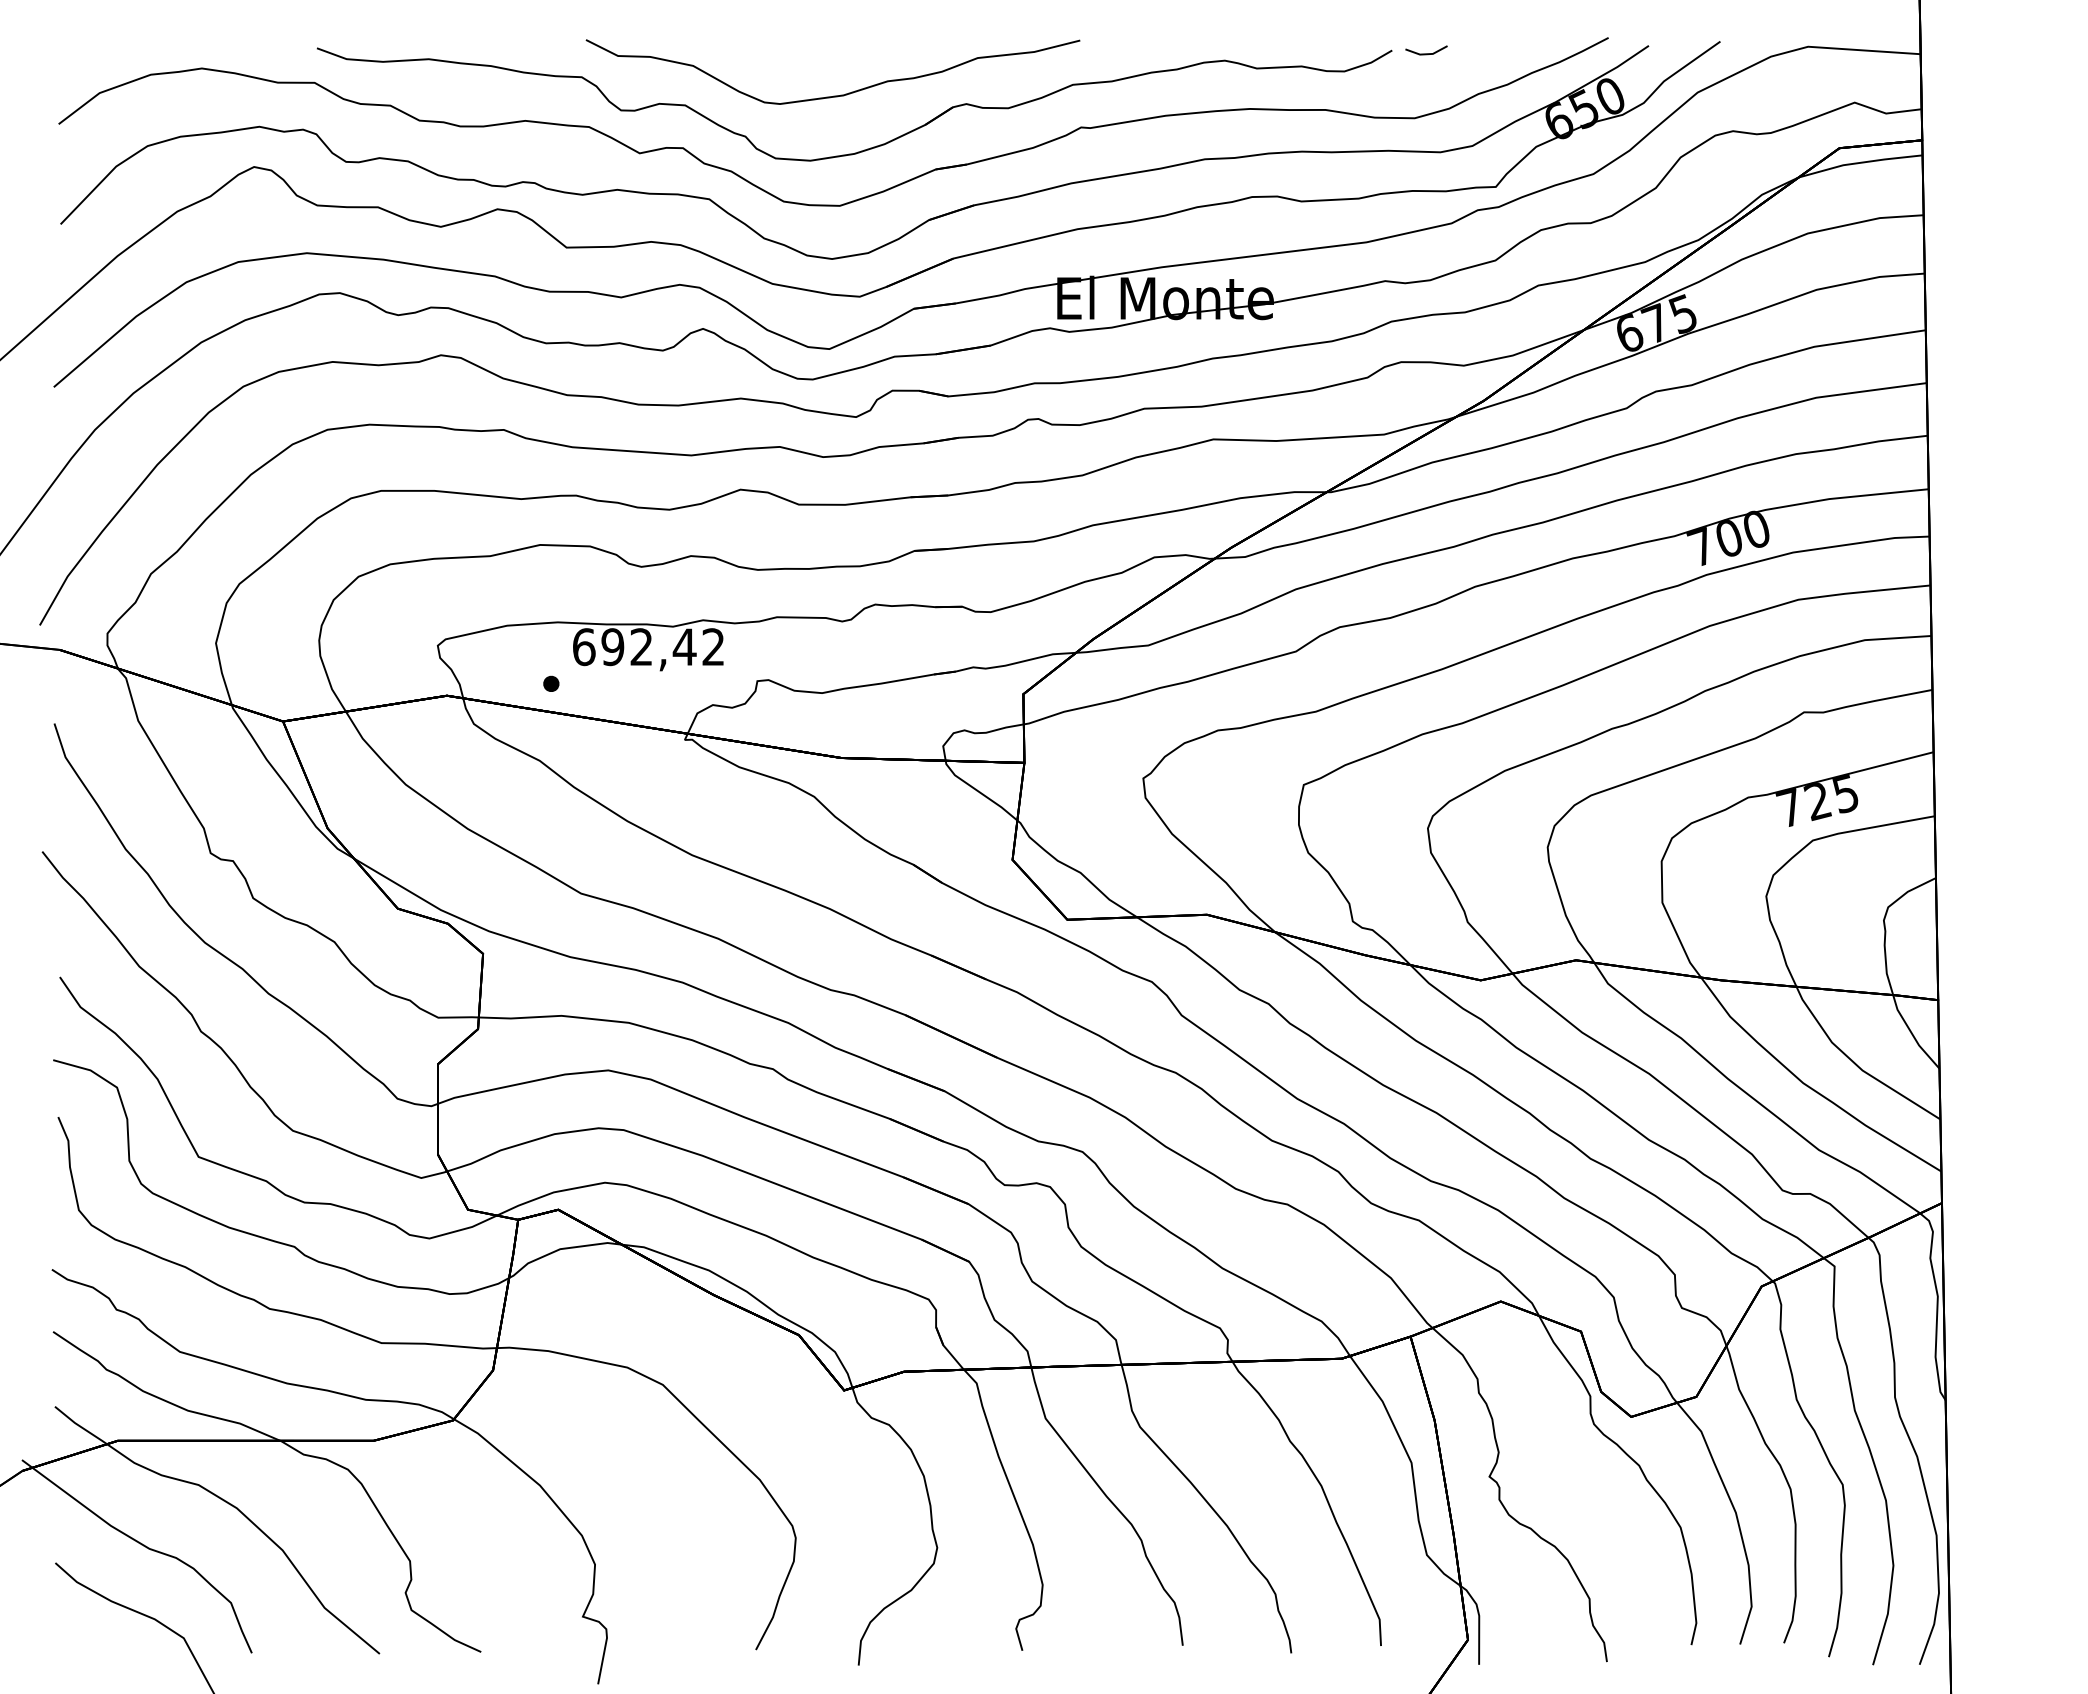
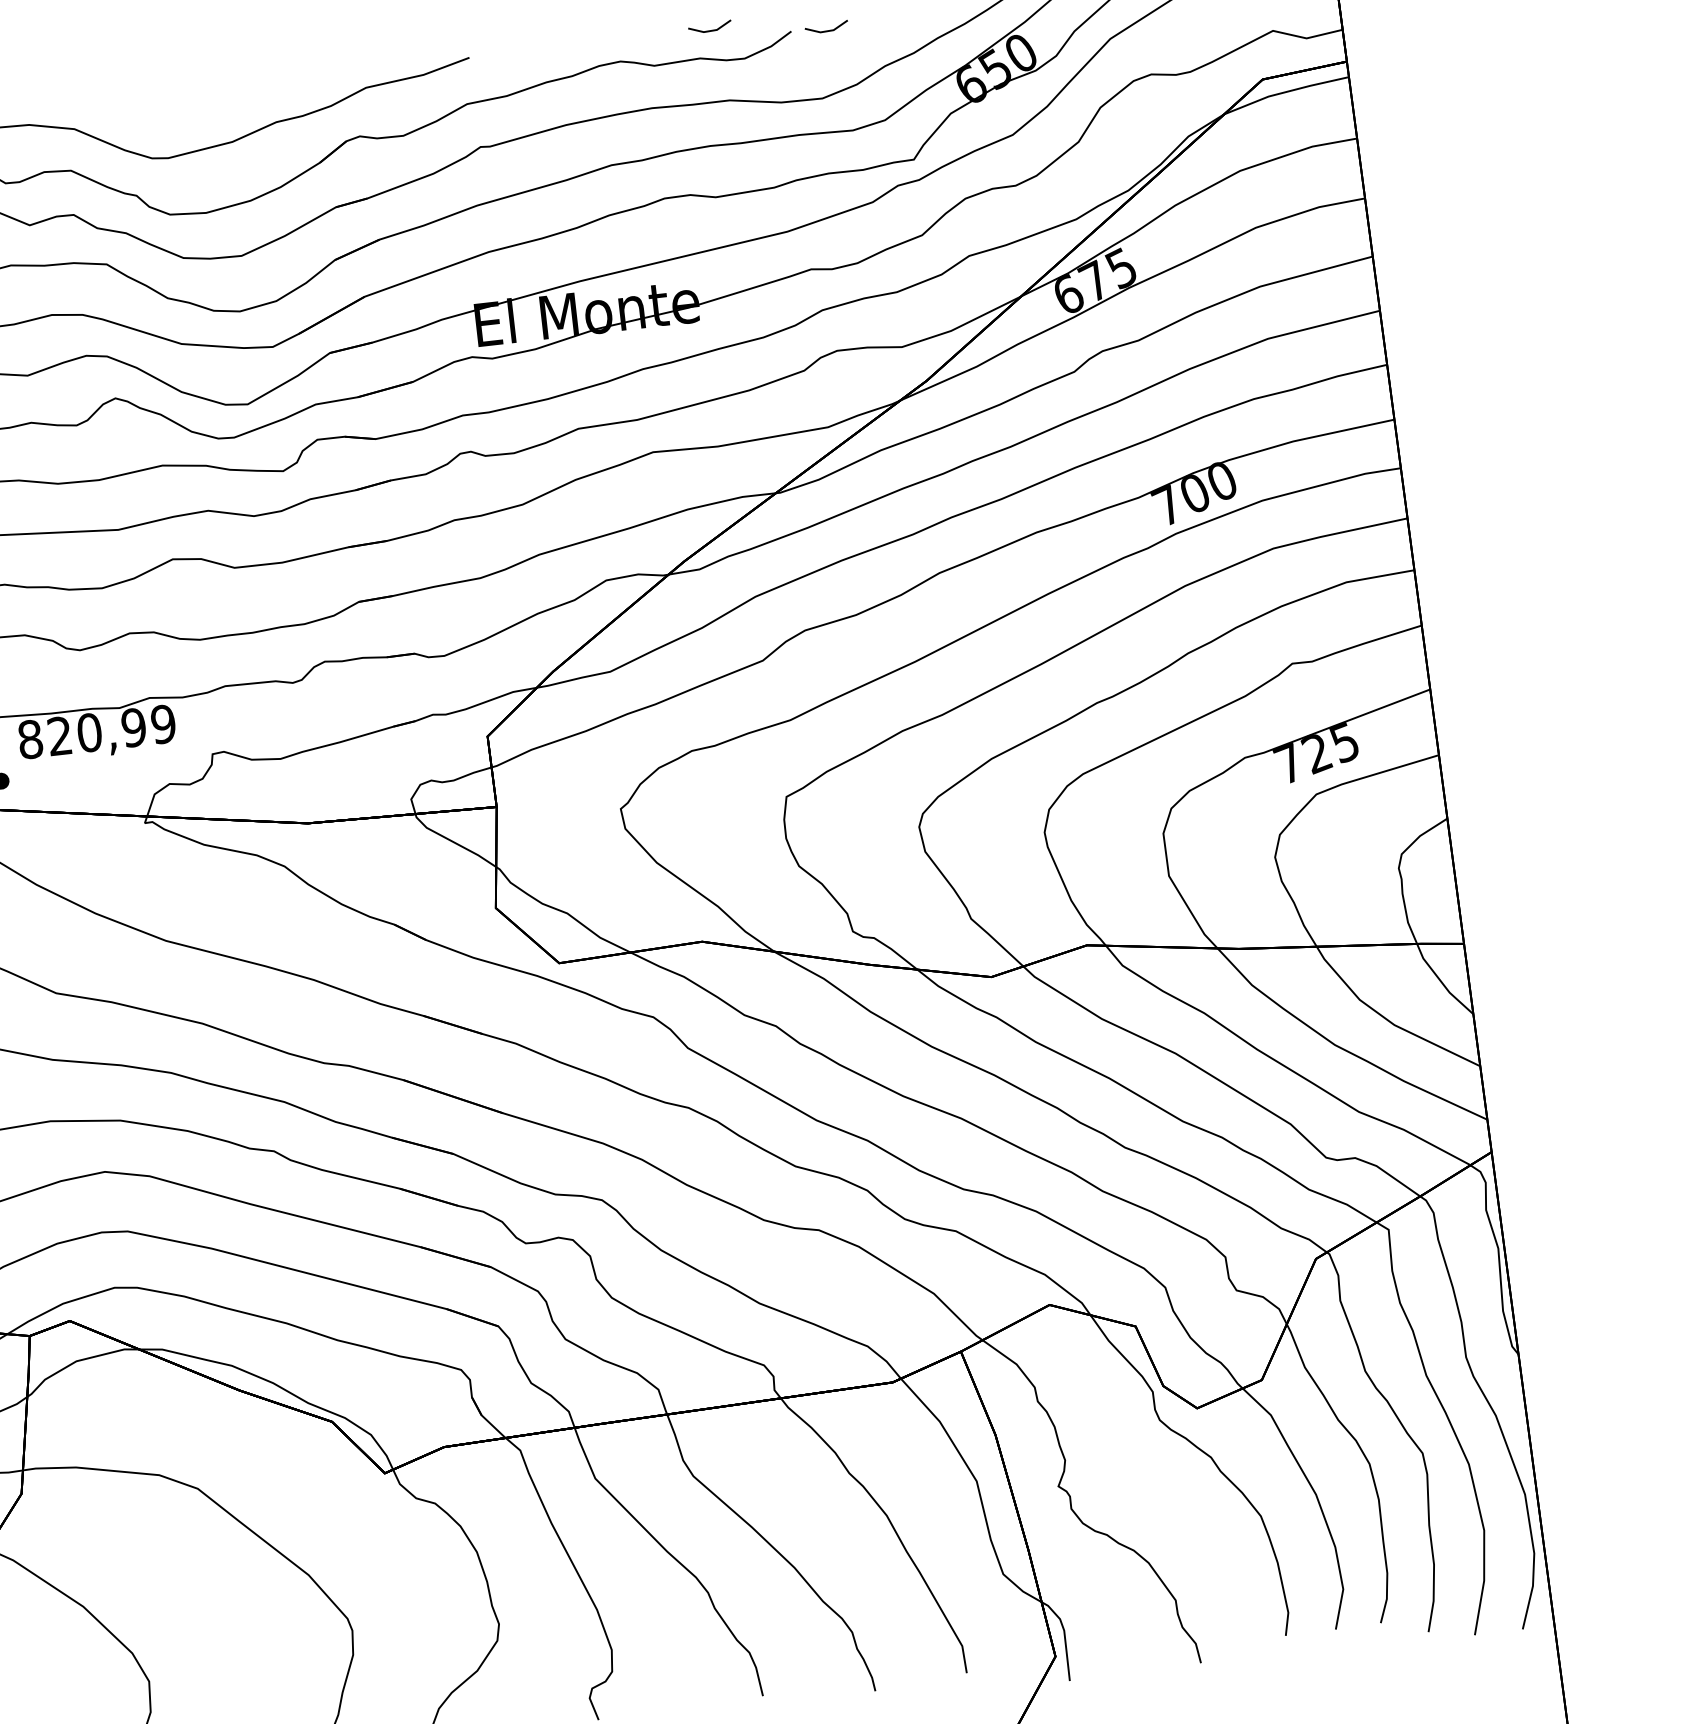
line: (1314, 40) -> (710, 30), added
text: (648, 647) -> (96, 732), 692,42 -> 820,99

